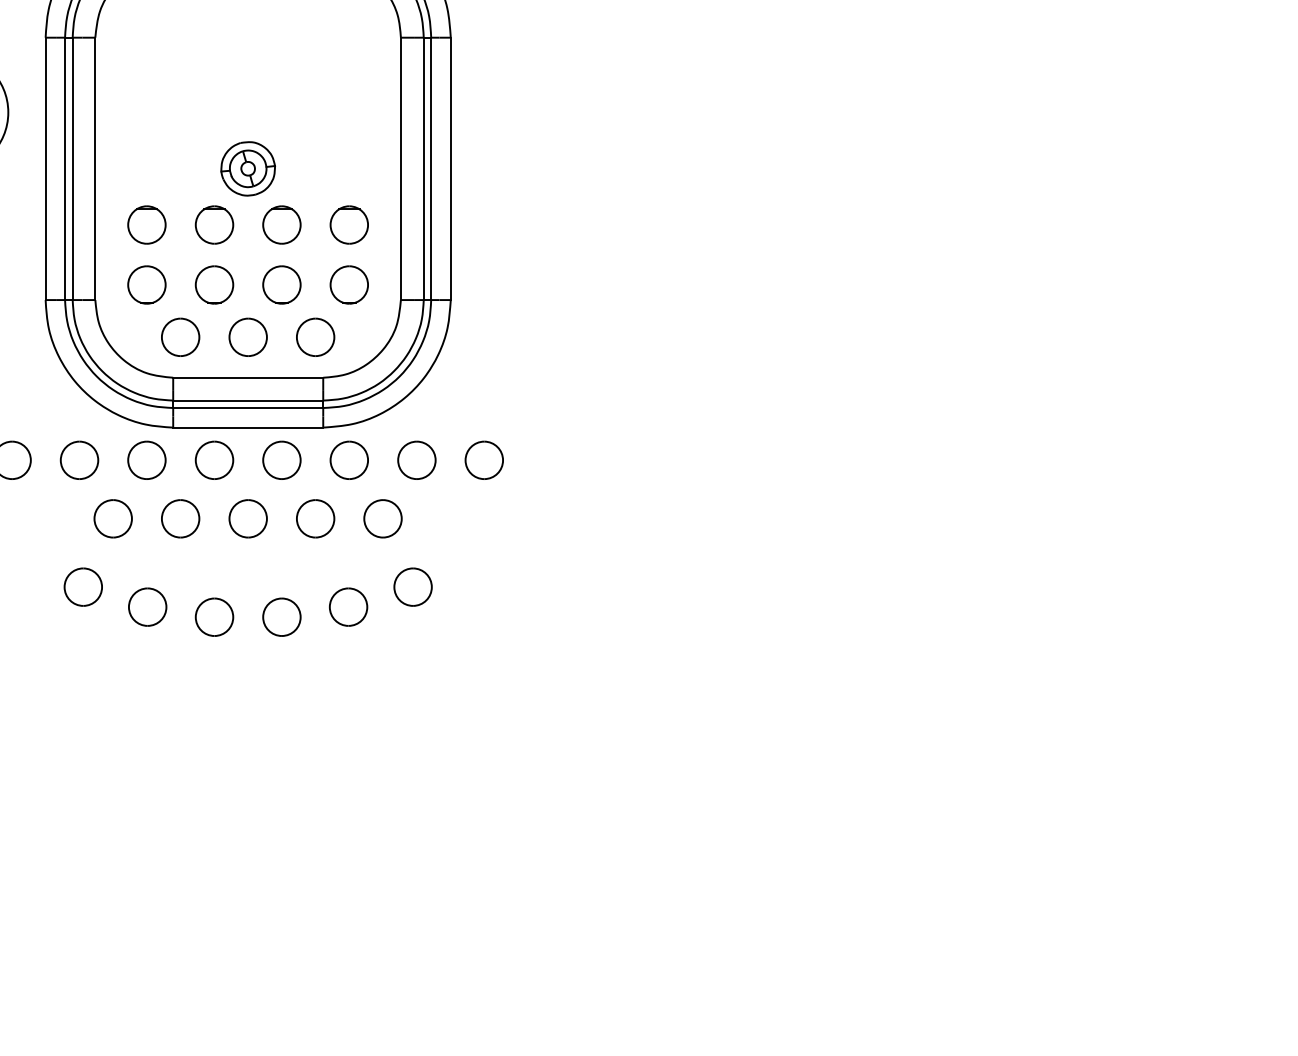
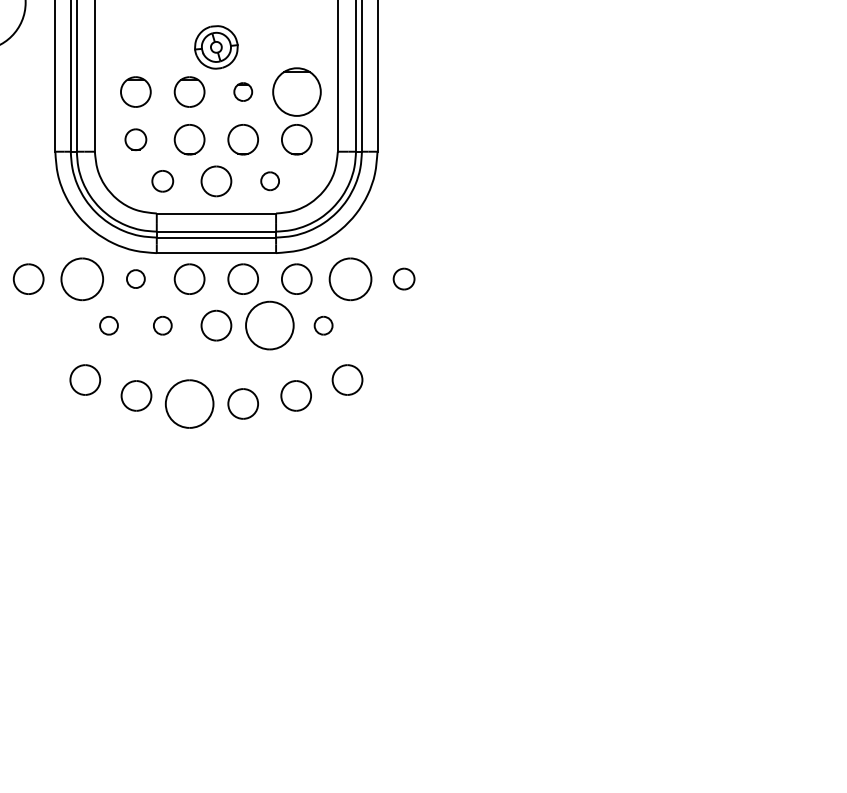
part: (281, 224) -> (242, 91), size x0.6
part: (348, 224) -> (296, 91), size x1.6
part: (146, 284) -> (135, 139), size x0.7
part: (180, 336) -> (162, 180), size x0.7
part: (315, 336) -> (269, 180), size x0.6
part: (79, 459) -> (82, 278), size x1.4
part: (146, 459) -> (135, 278), size x0.6
part: (416, 459) -> (350, 278), size x1.4
part: (483, 459) -> (403, 278), size x0.7
part: (112, 518) -> (108, 325), size x0.6
part: (180, 518) -> (162, 325), size x0.6
part: (315, 518) -> (269, 325), size x1.6
part: (382, 518) -> (323, 325), size x0.6
part: (214, 616) -> (189, 403), size x1.6

